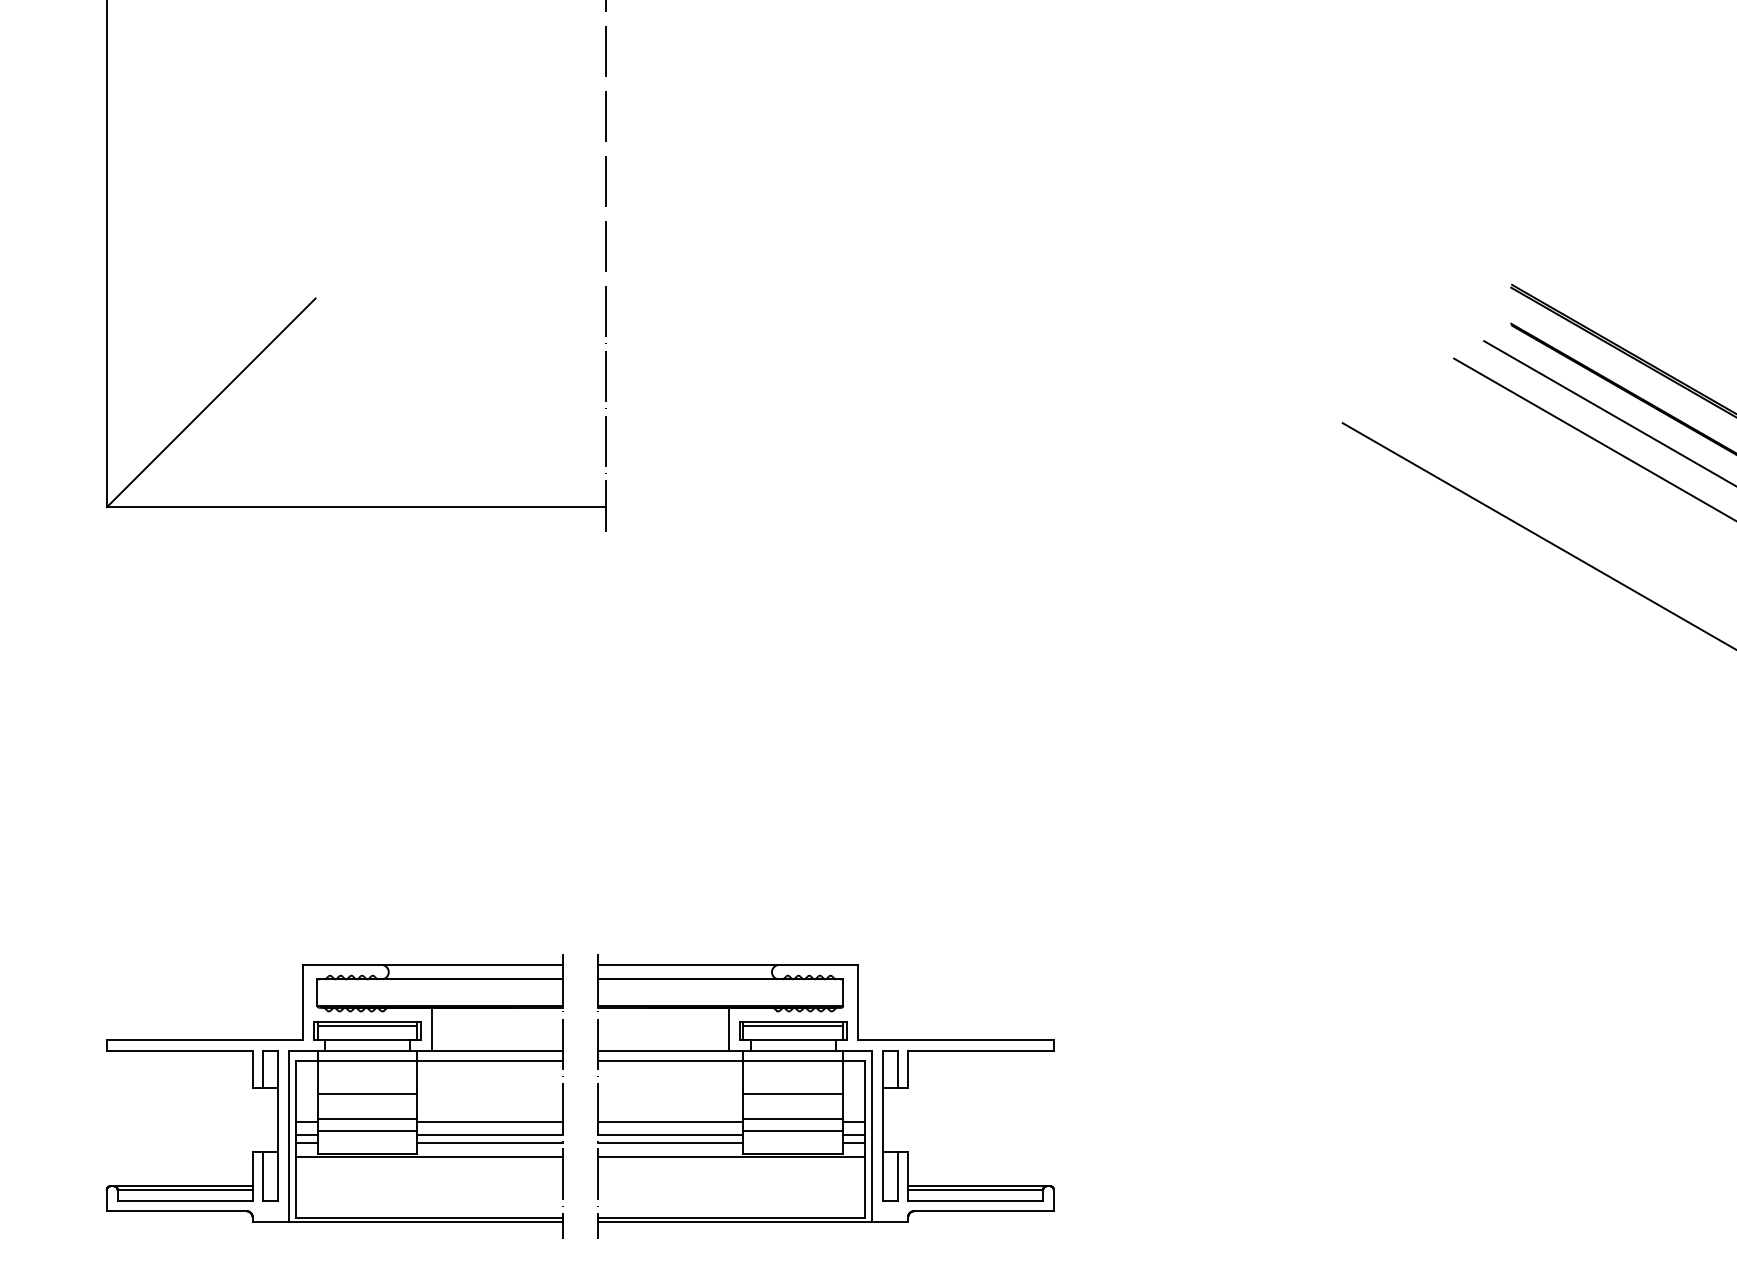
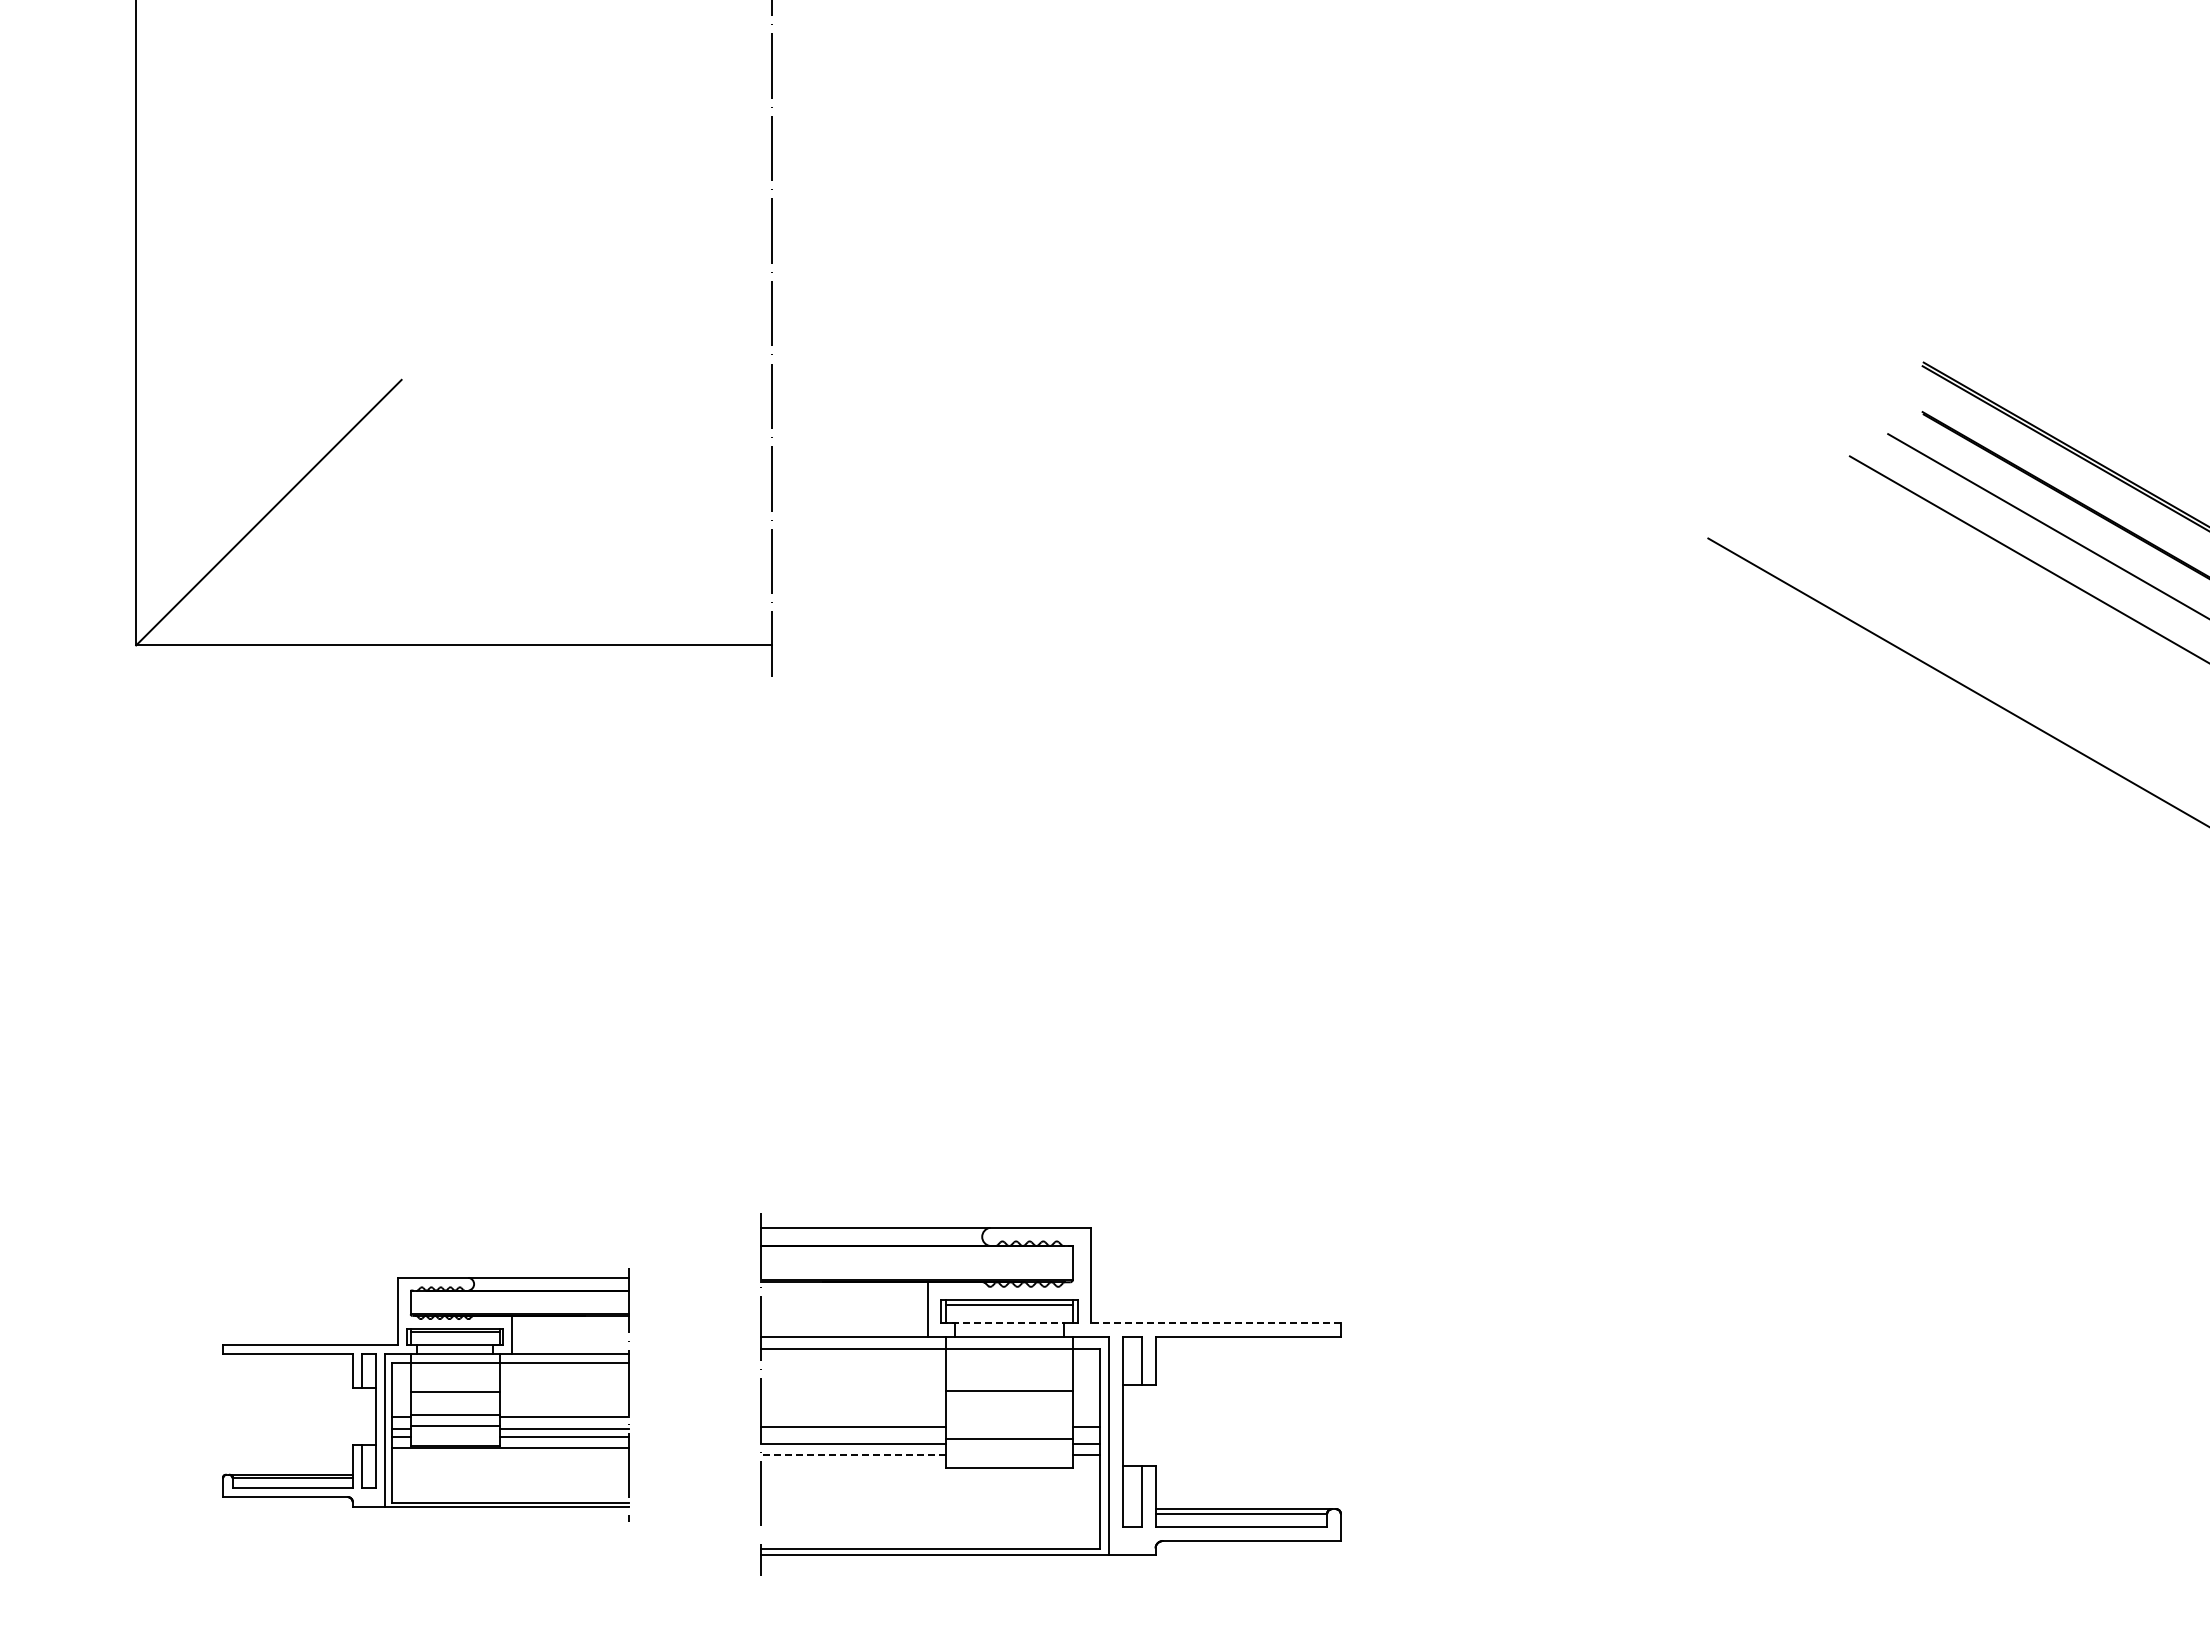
line: (788, 1040) -> (1003, 1323), solid -> dashed
line: (956, 1040) -> (1216, 1323), solid -> dashed
part: (334, 1096) -> (425, 1394), size x0.7
line: (792, 1118) -> (1008, 1423), removed
line: (670, 1143) -> (853, 1454), solid -> dashed
line: (731, 1156) -> (930, 1471), removed

